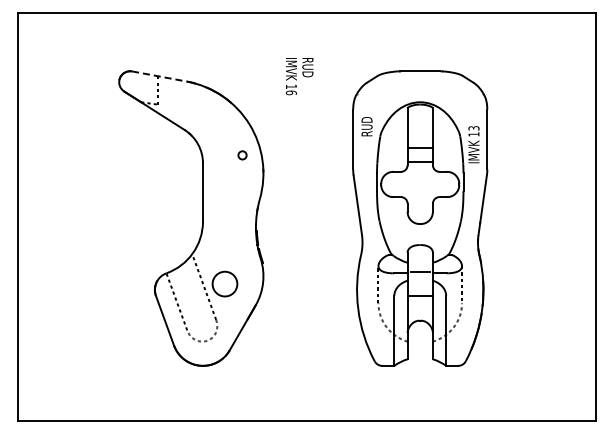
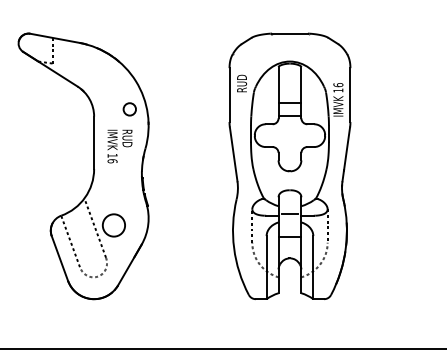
line: (159, 76) -> (54, 38), dashed -> solid
text: (299, 76) -> (119, 146), moved
text: (473, 128) -> (337, 85), 13 -> 16
circle: (242, 155) -> (129, 109), size x1.67

